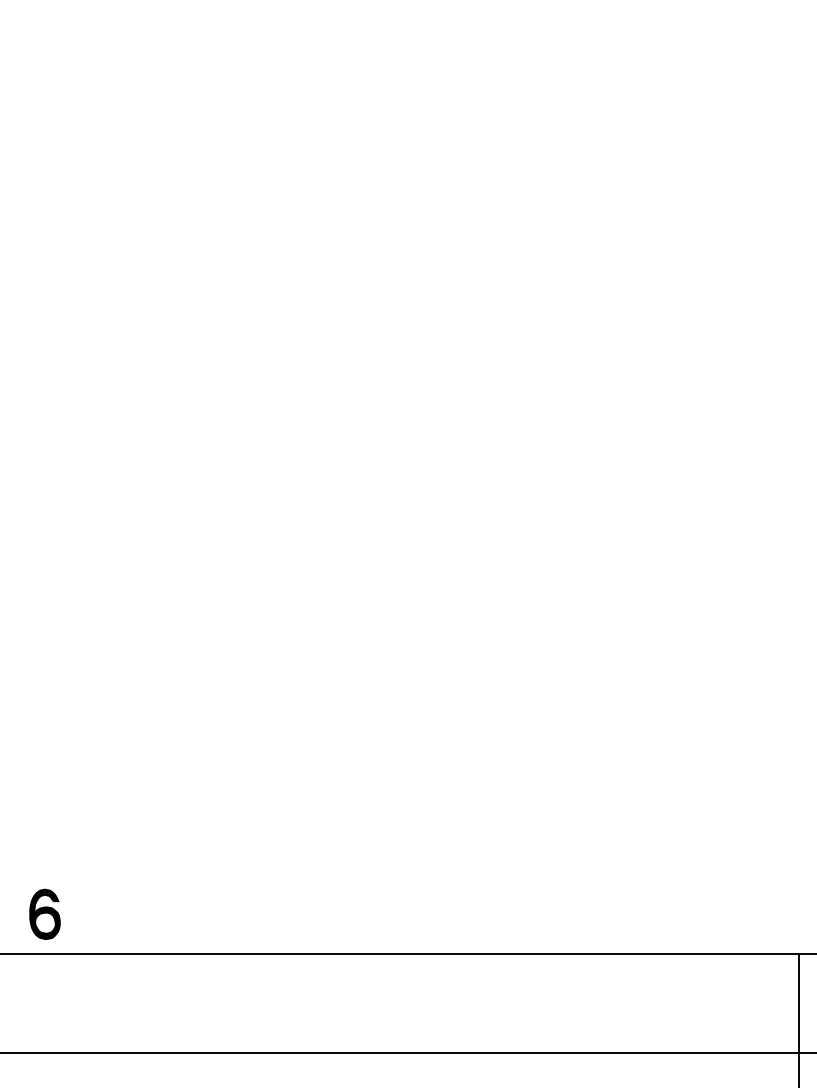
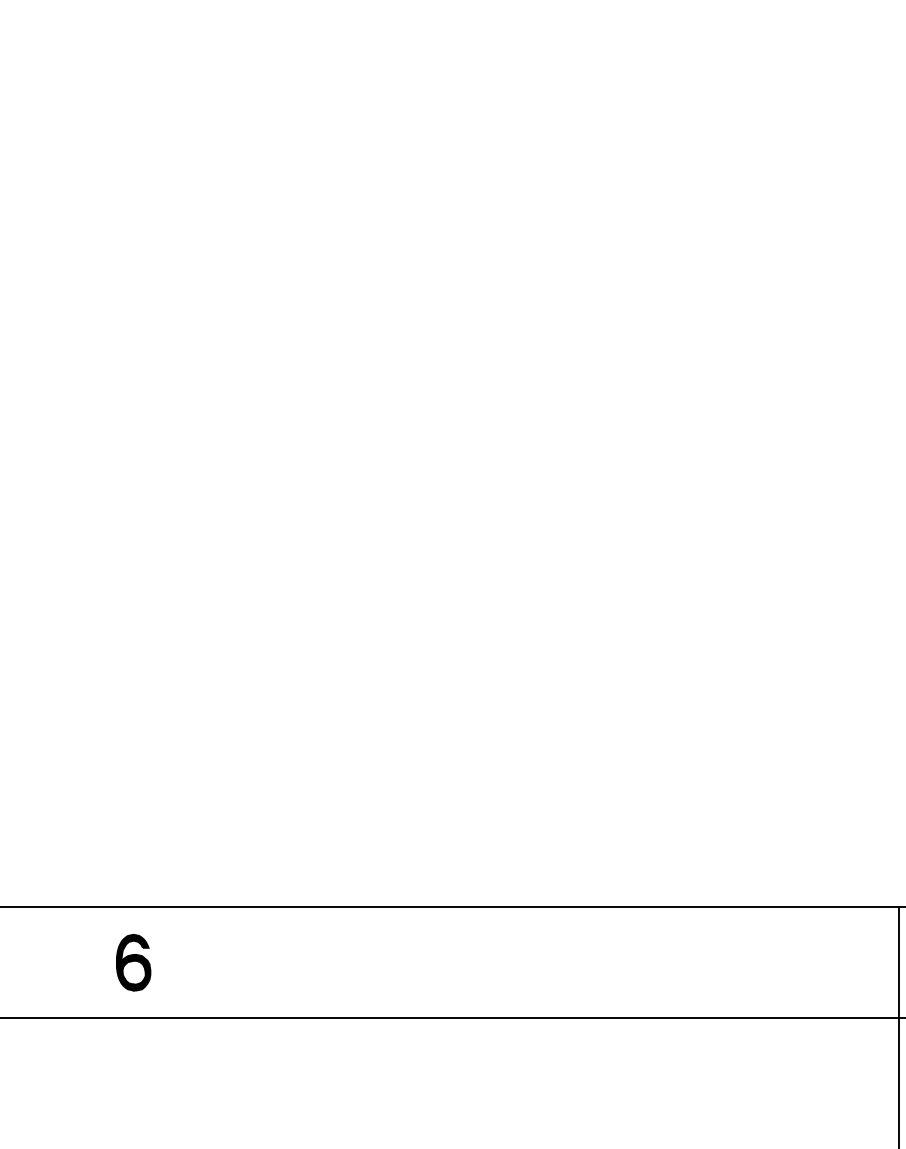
part: (44, 913) -> (133, 961), moved

